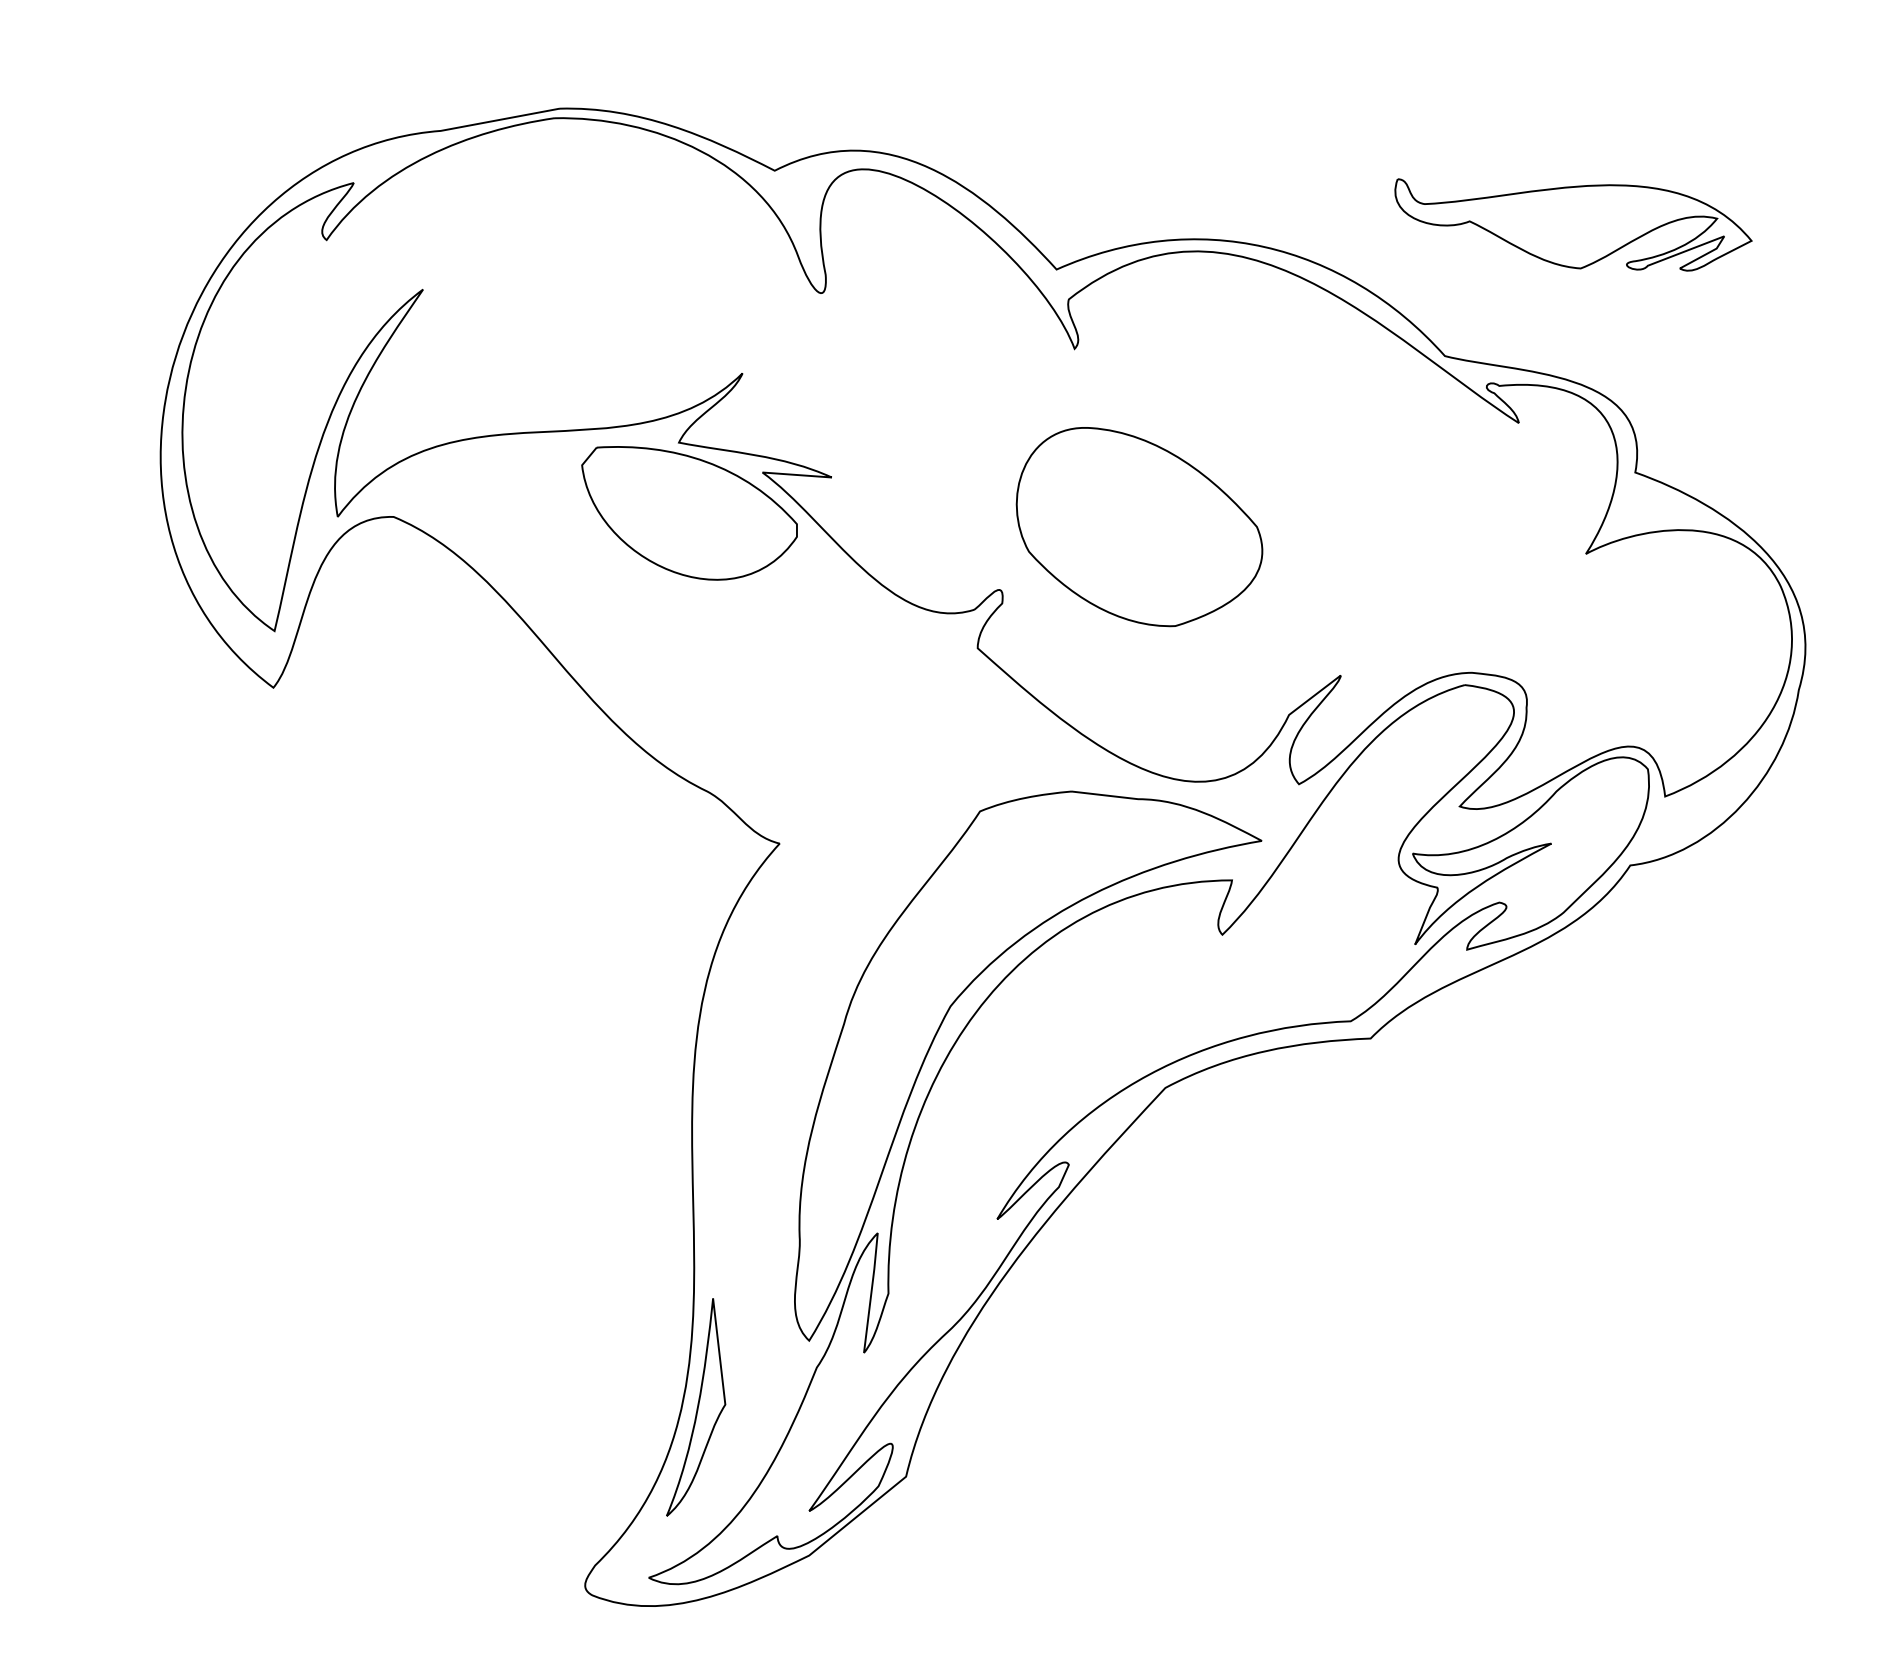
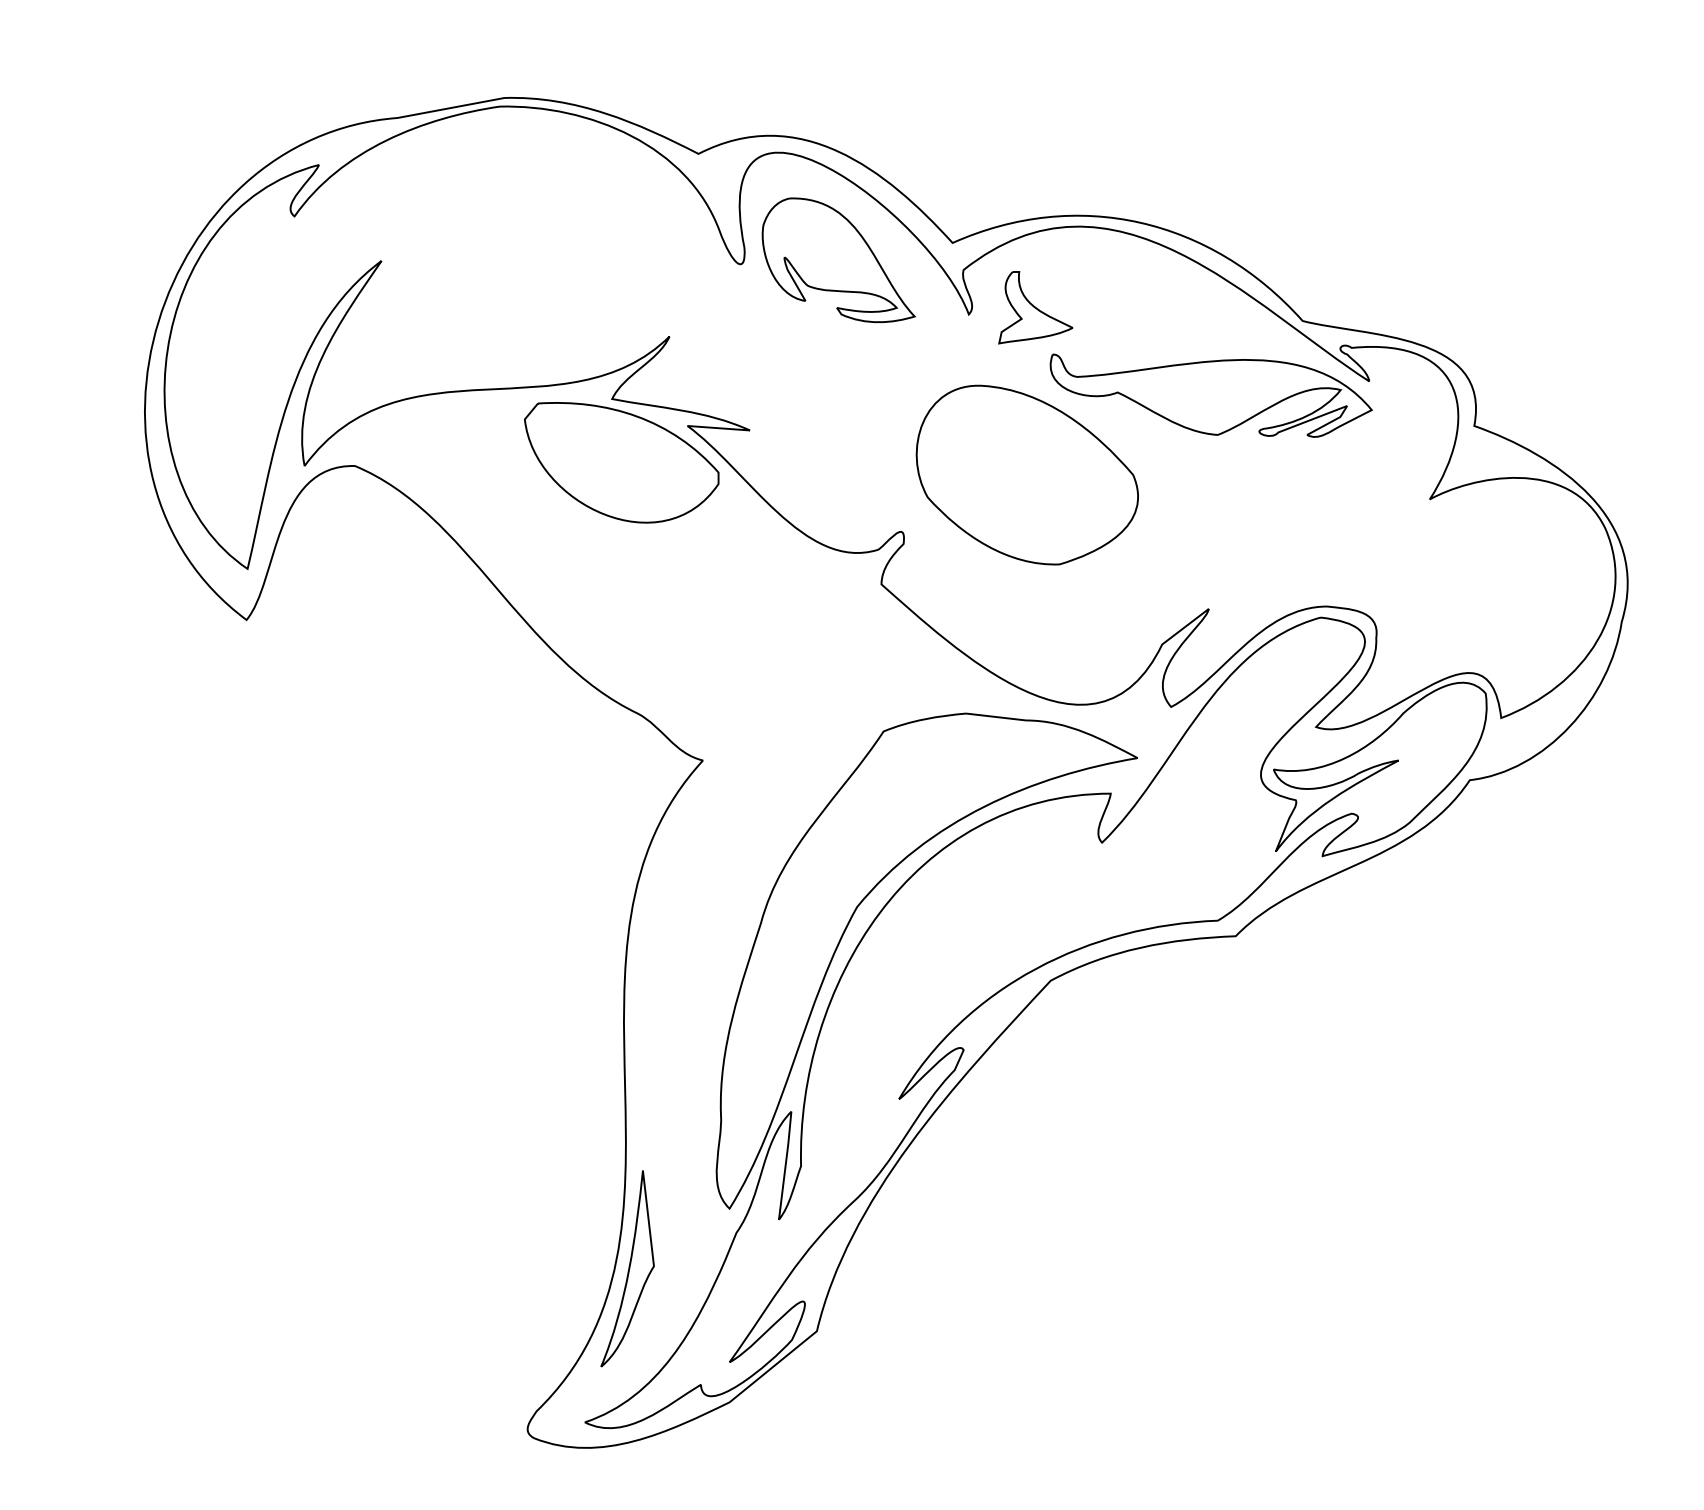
part: (1573, 224) -> (1211, 395), moved
part: (930, 288) -> (838, 260), added
part: (1148, 340) -> (1035, 306), added

